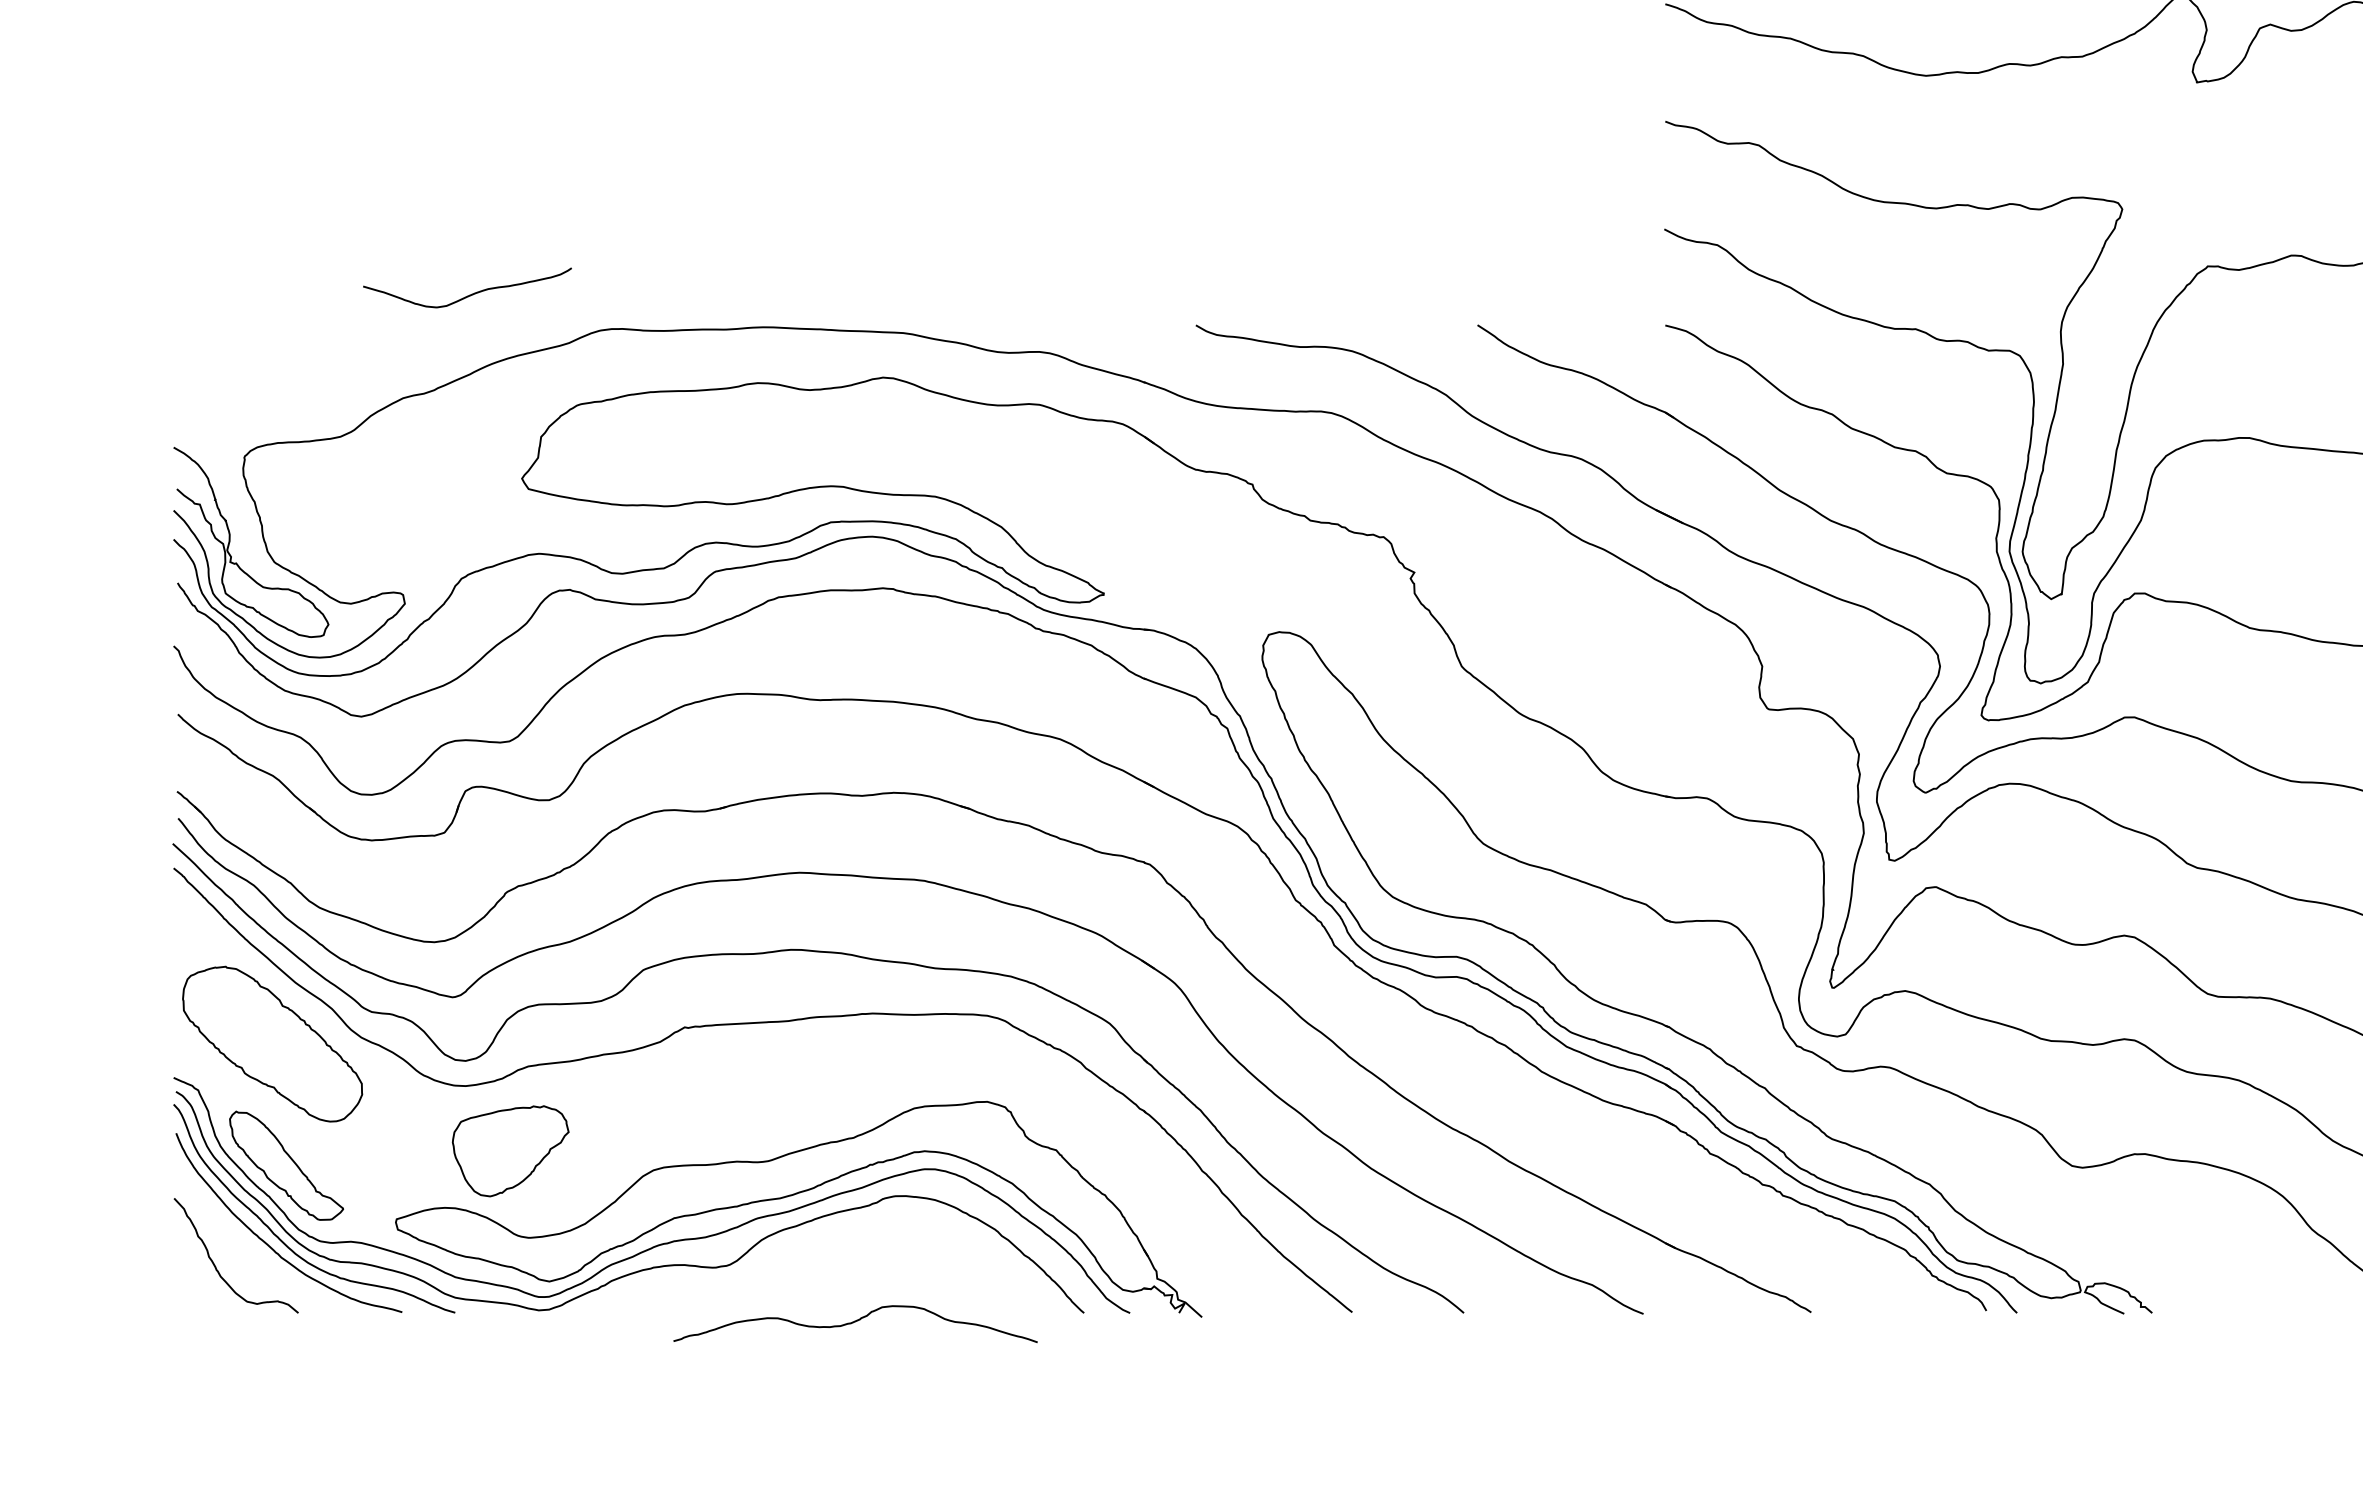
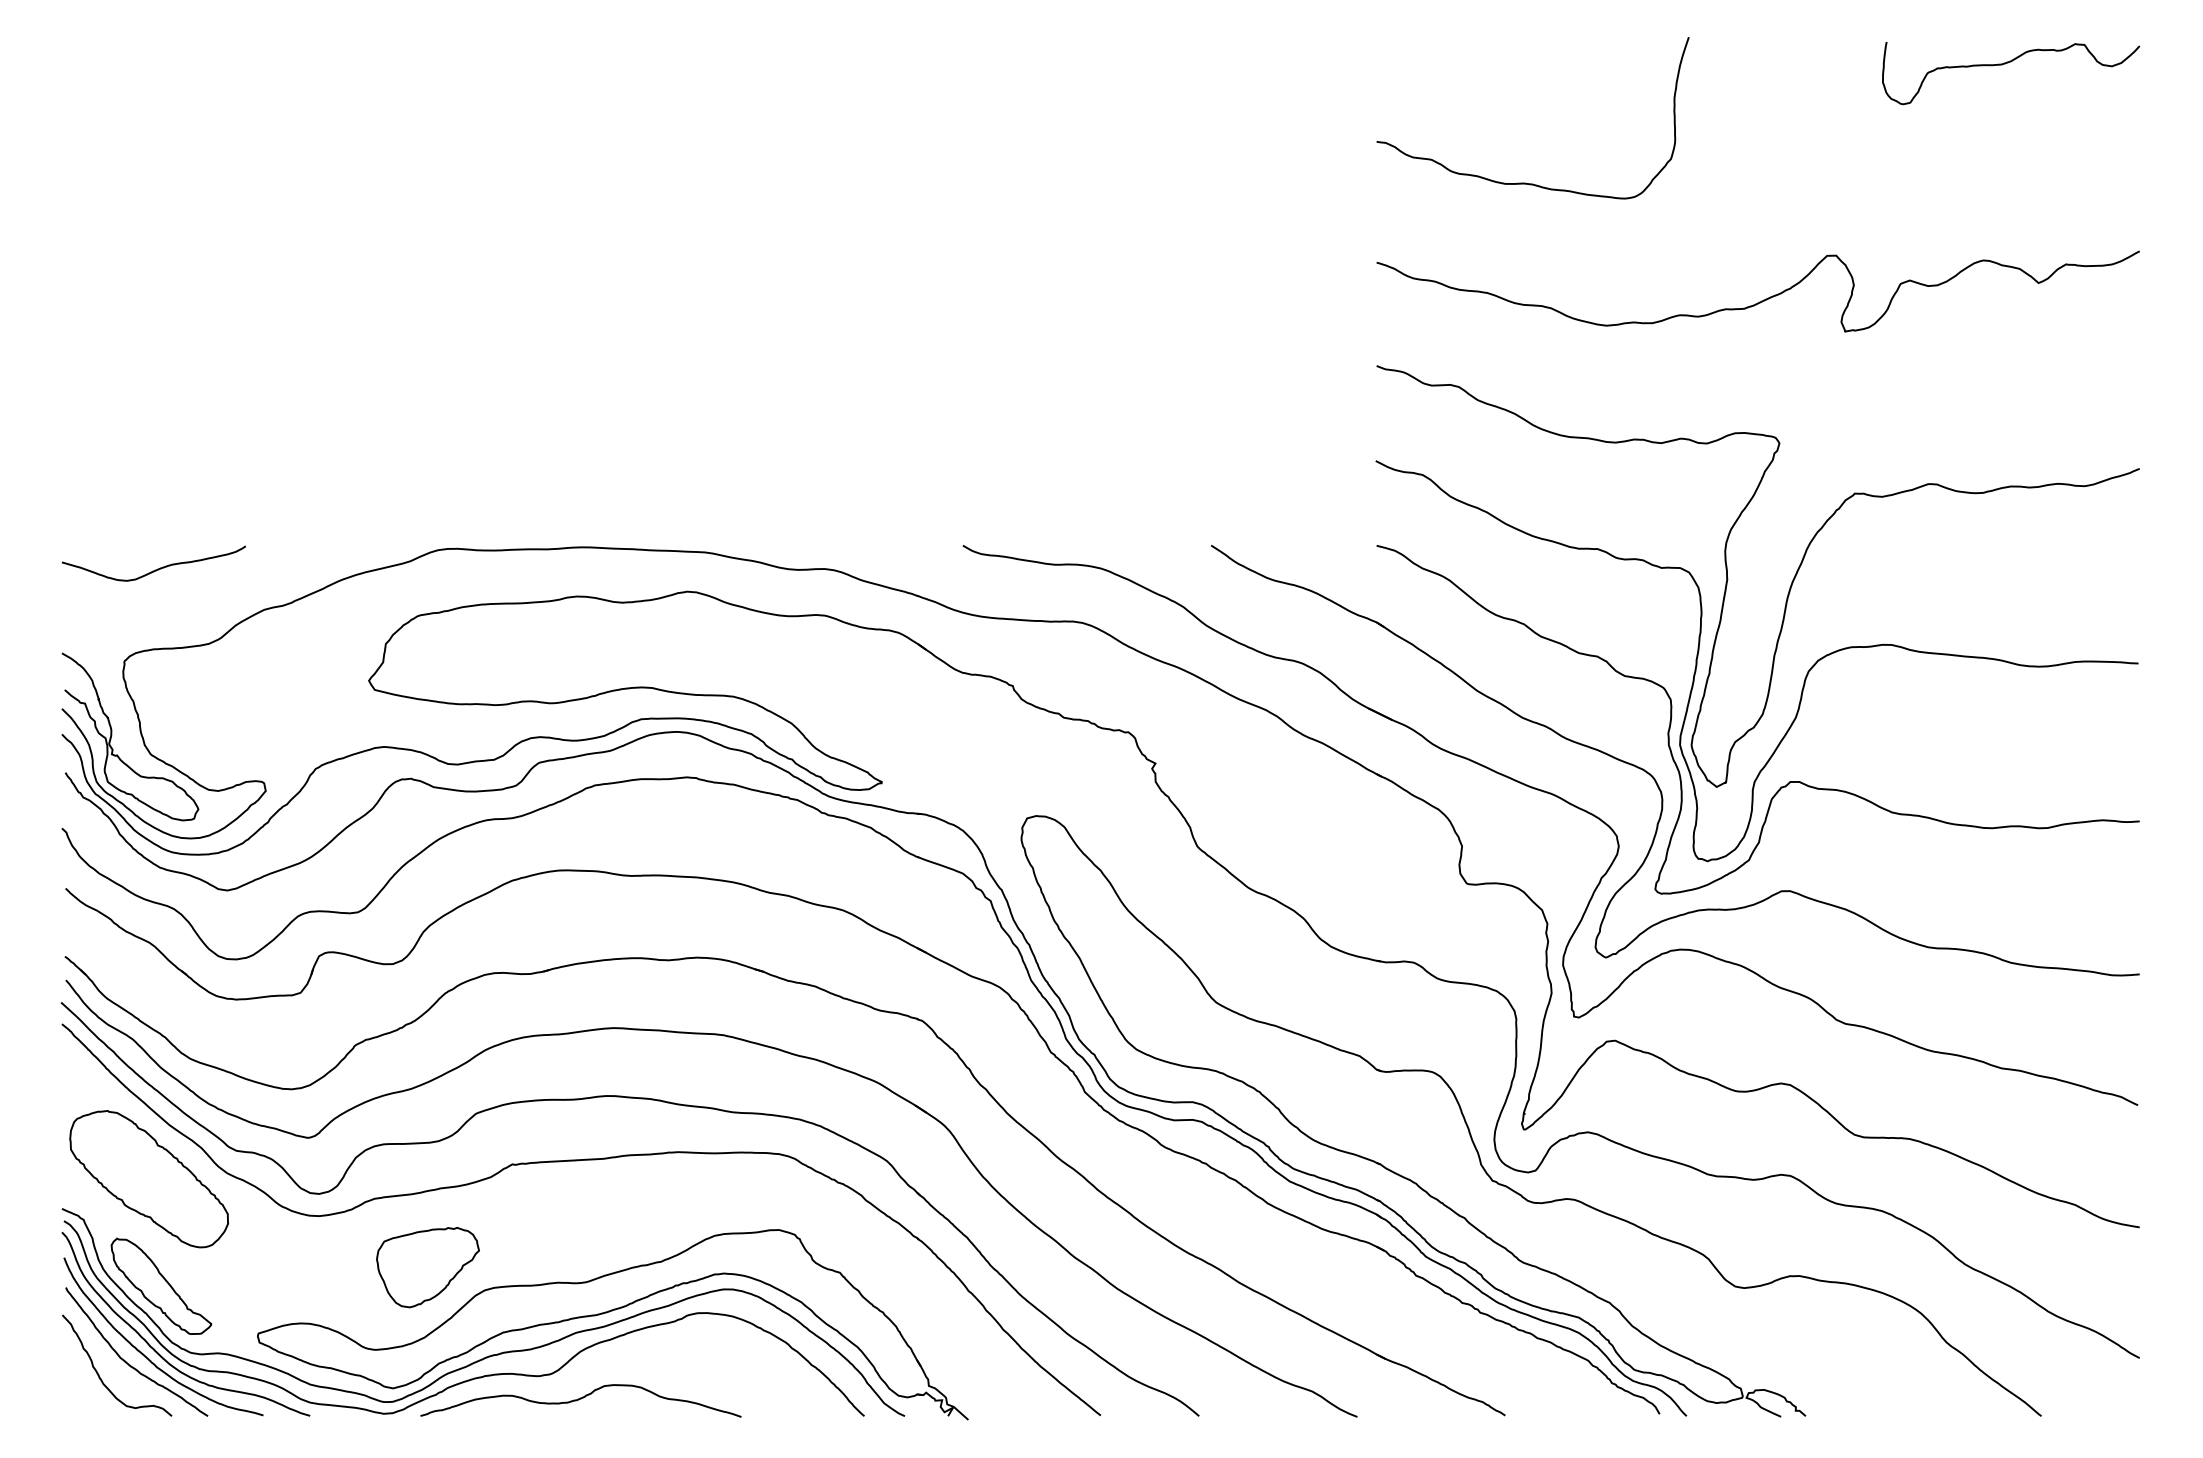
curve: (469, 294) -> (155, 569), moved
part: (510, 1151) -> (427, 1267), moved
curve: (246, 1251) -> (126, 1361), added
curve: (855, 1322) -> (580, 1399), moved

